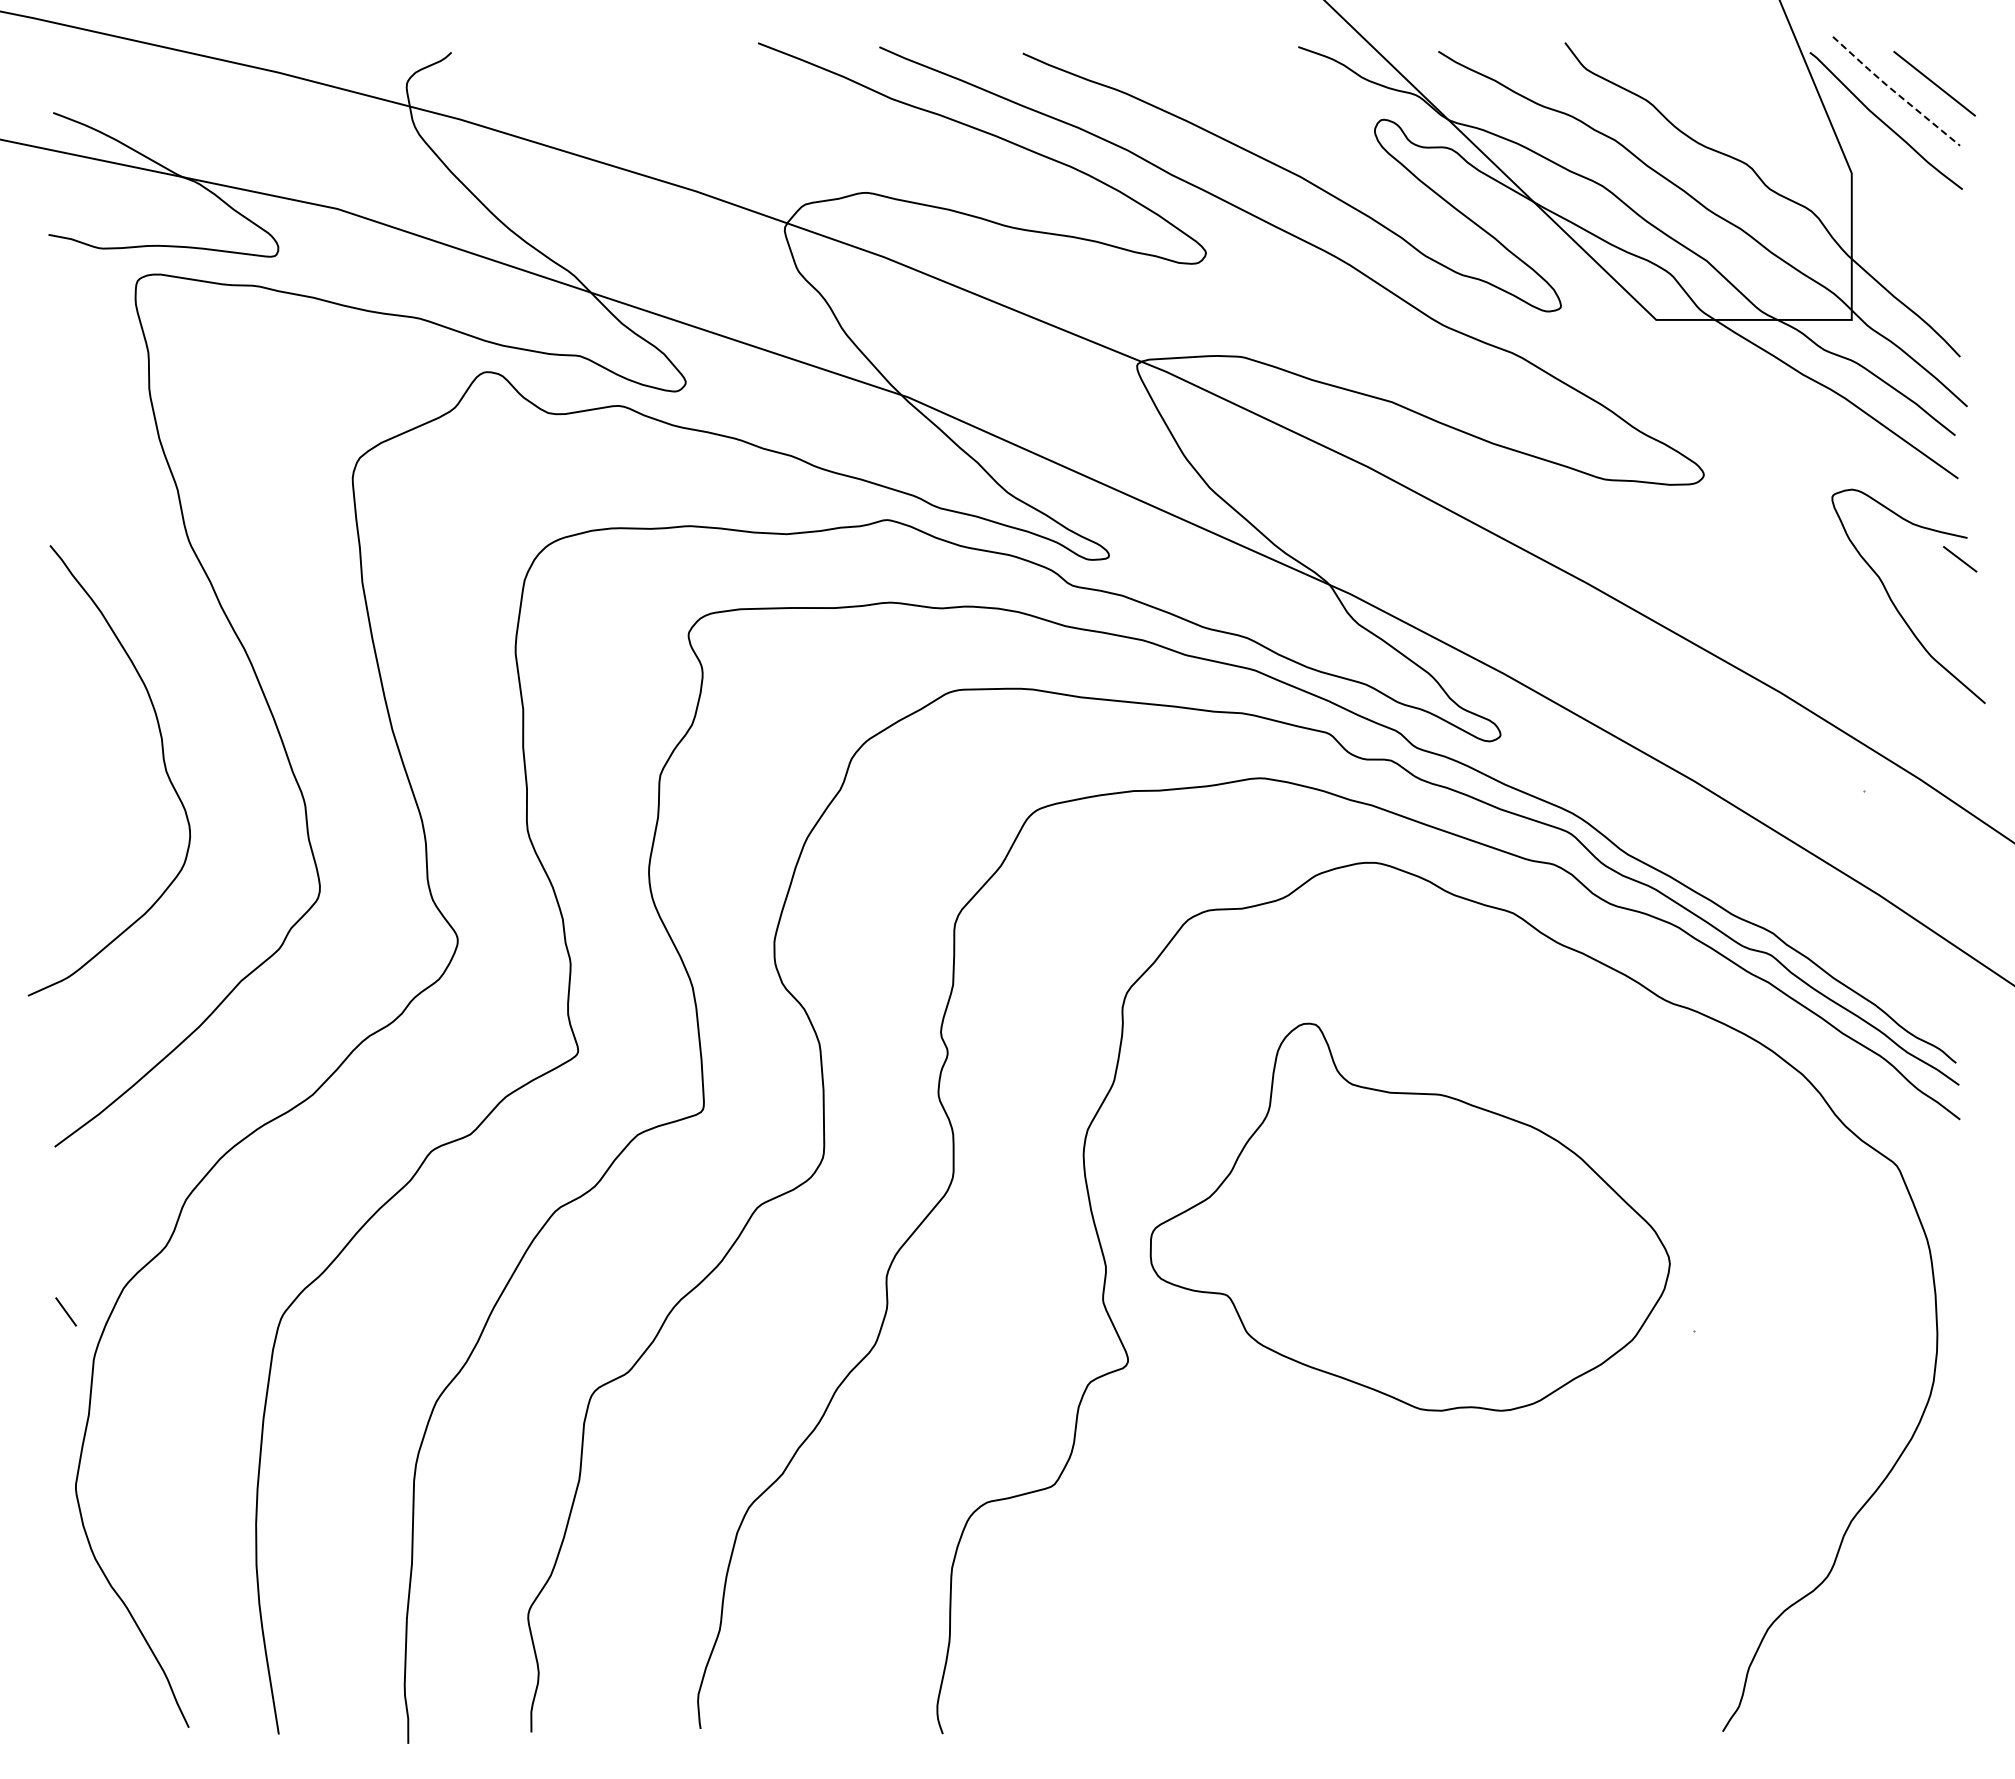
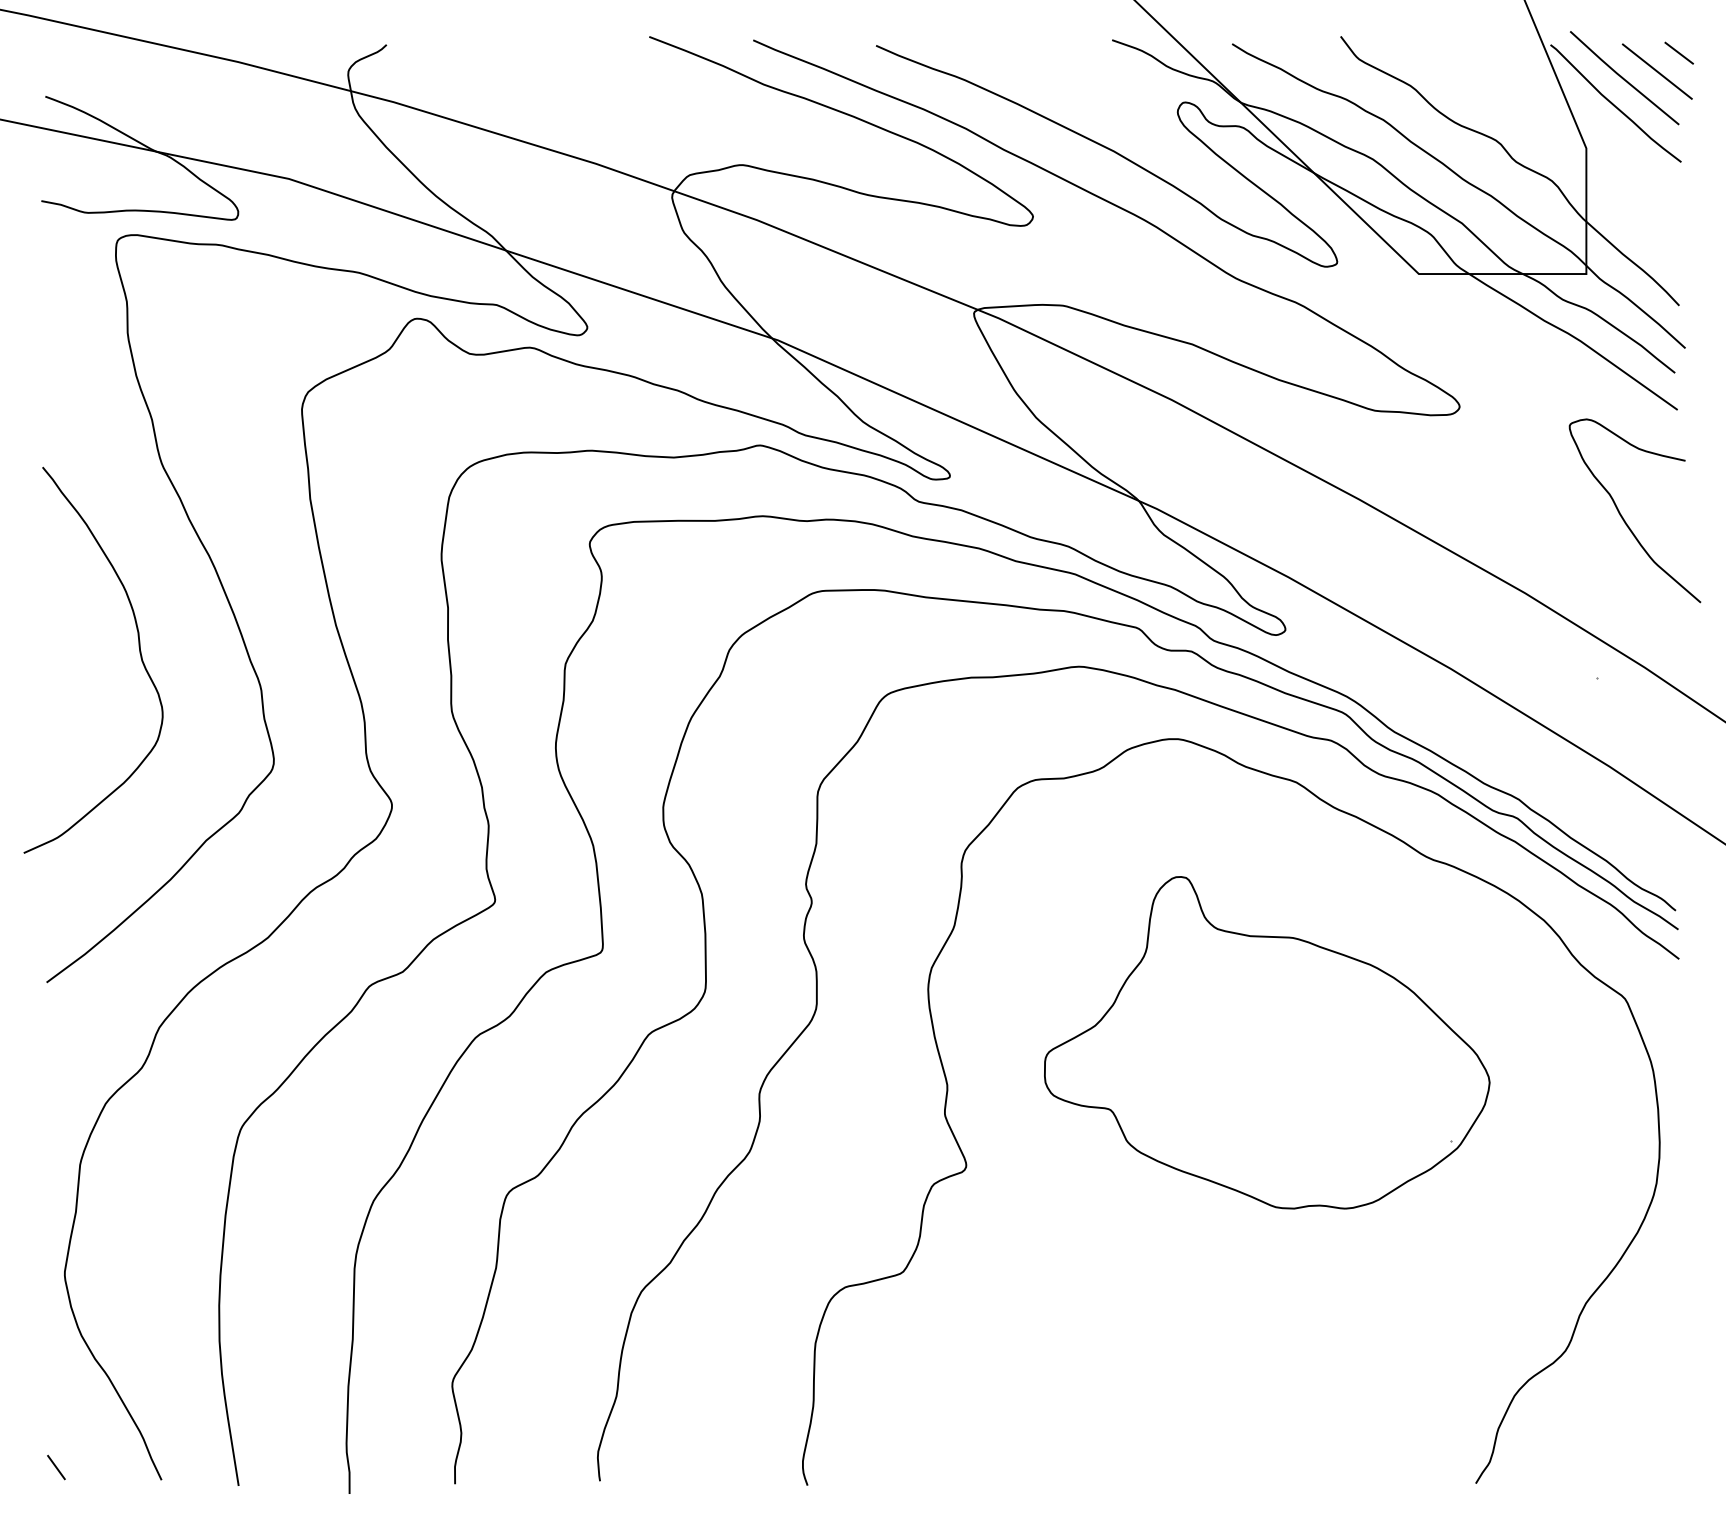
line: (1894, 91) -> (1622, 78), dashed -> solid
line: (1960, 559) -> (1679, 53), moved
part: (1409, 1216) -> (1266, 1042), moved
line: (65, 1311) -> (55, 1467), moved

